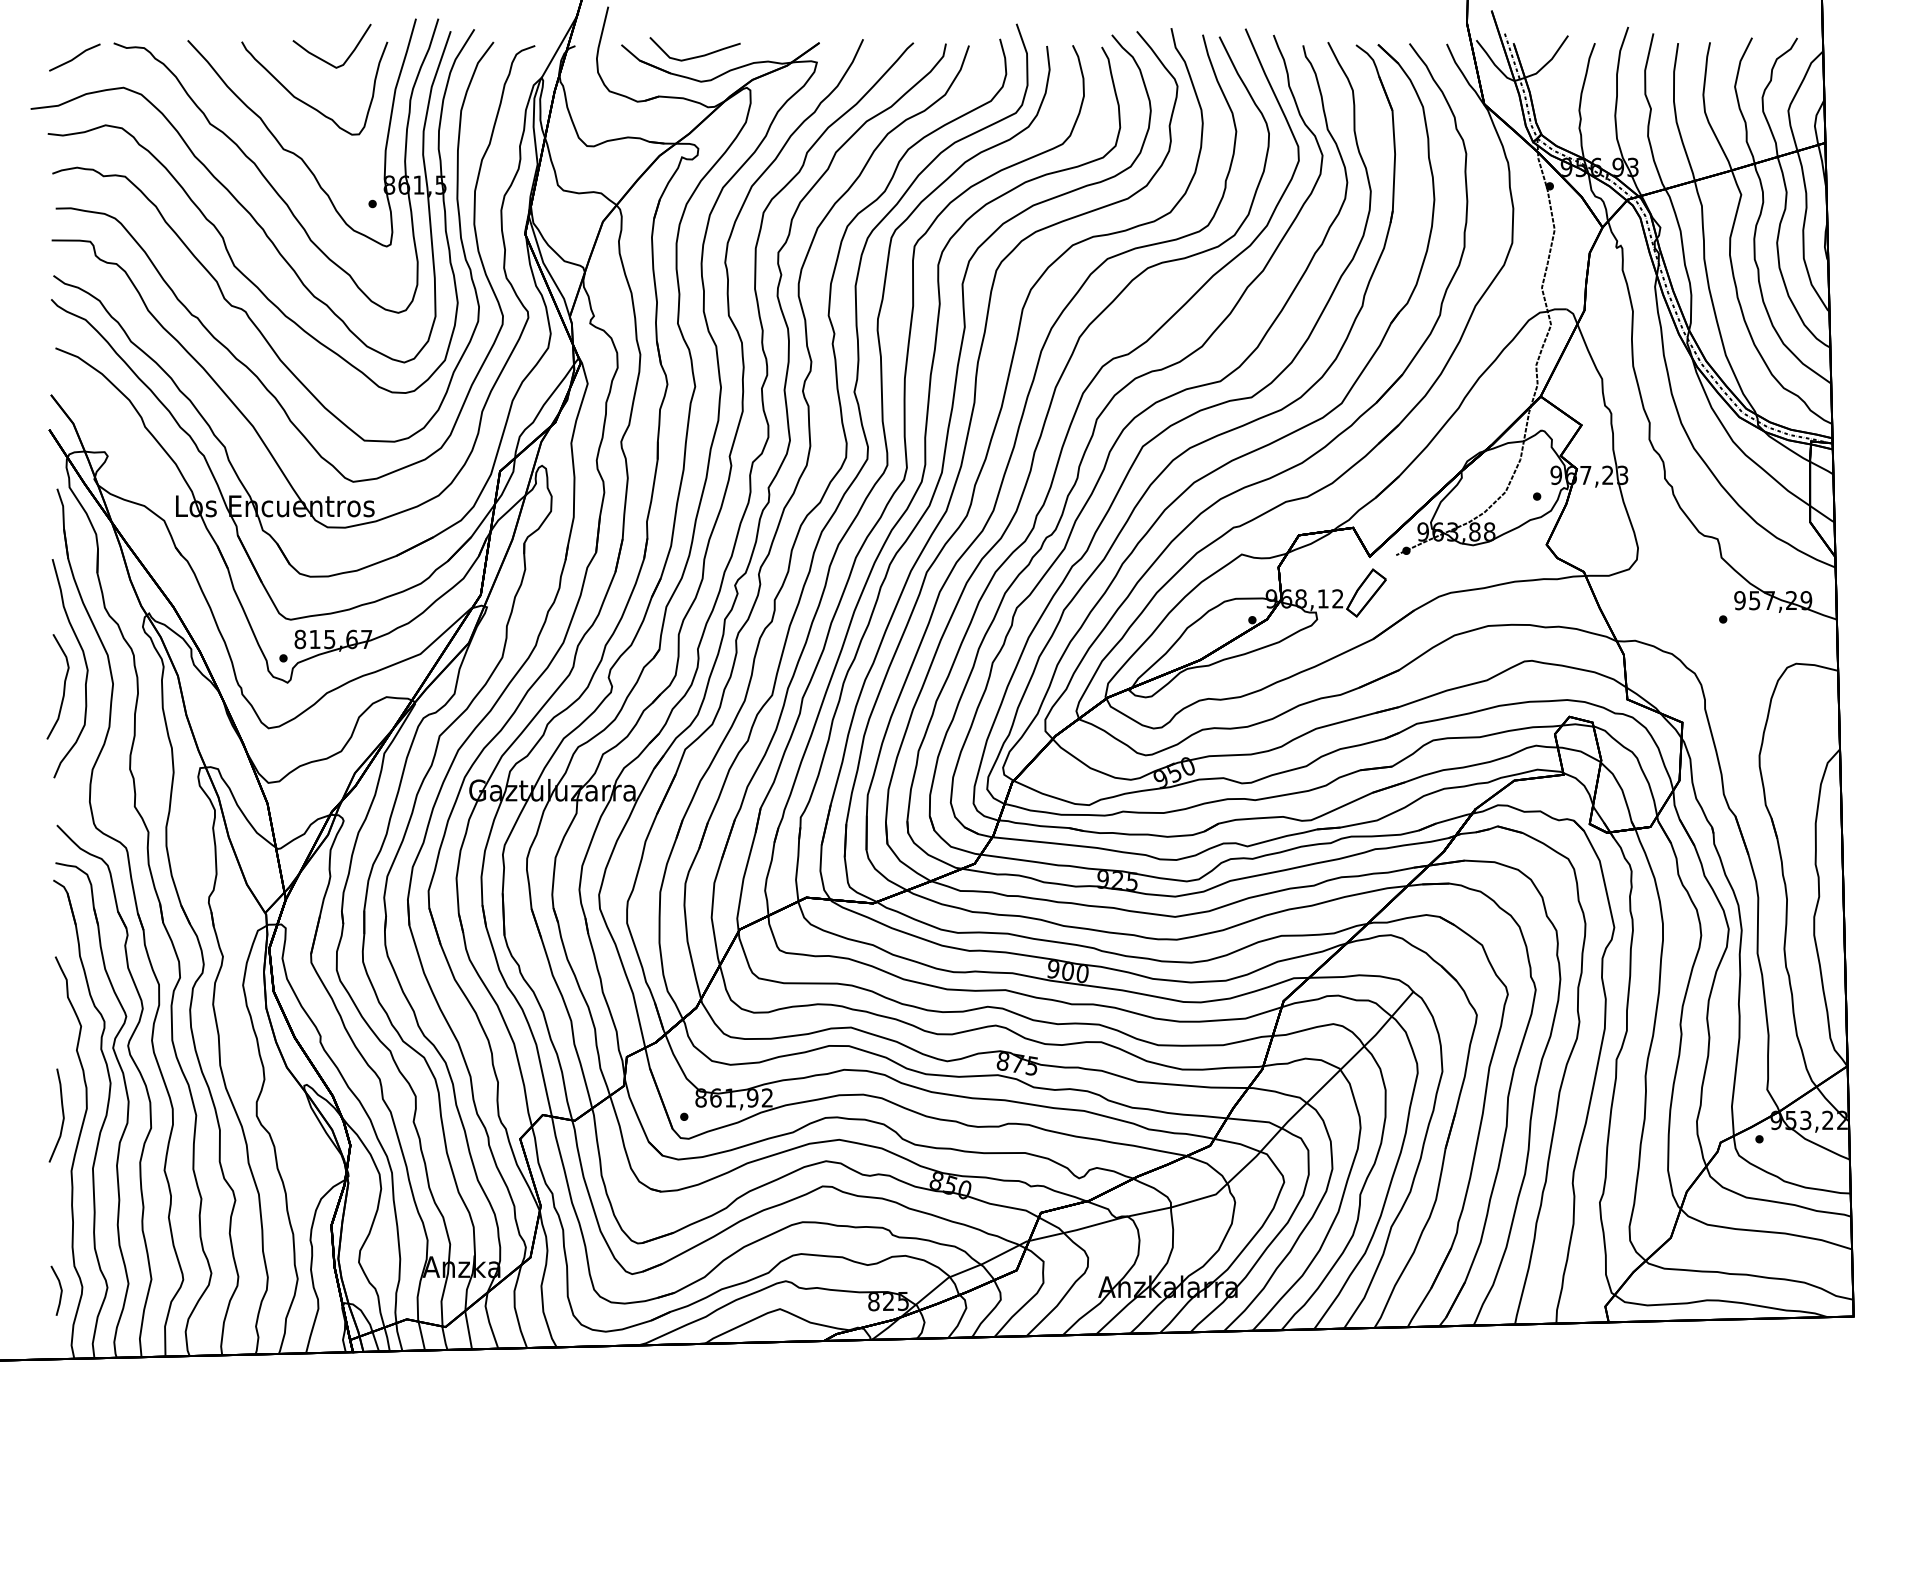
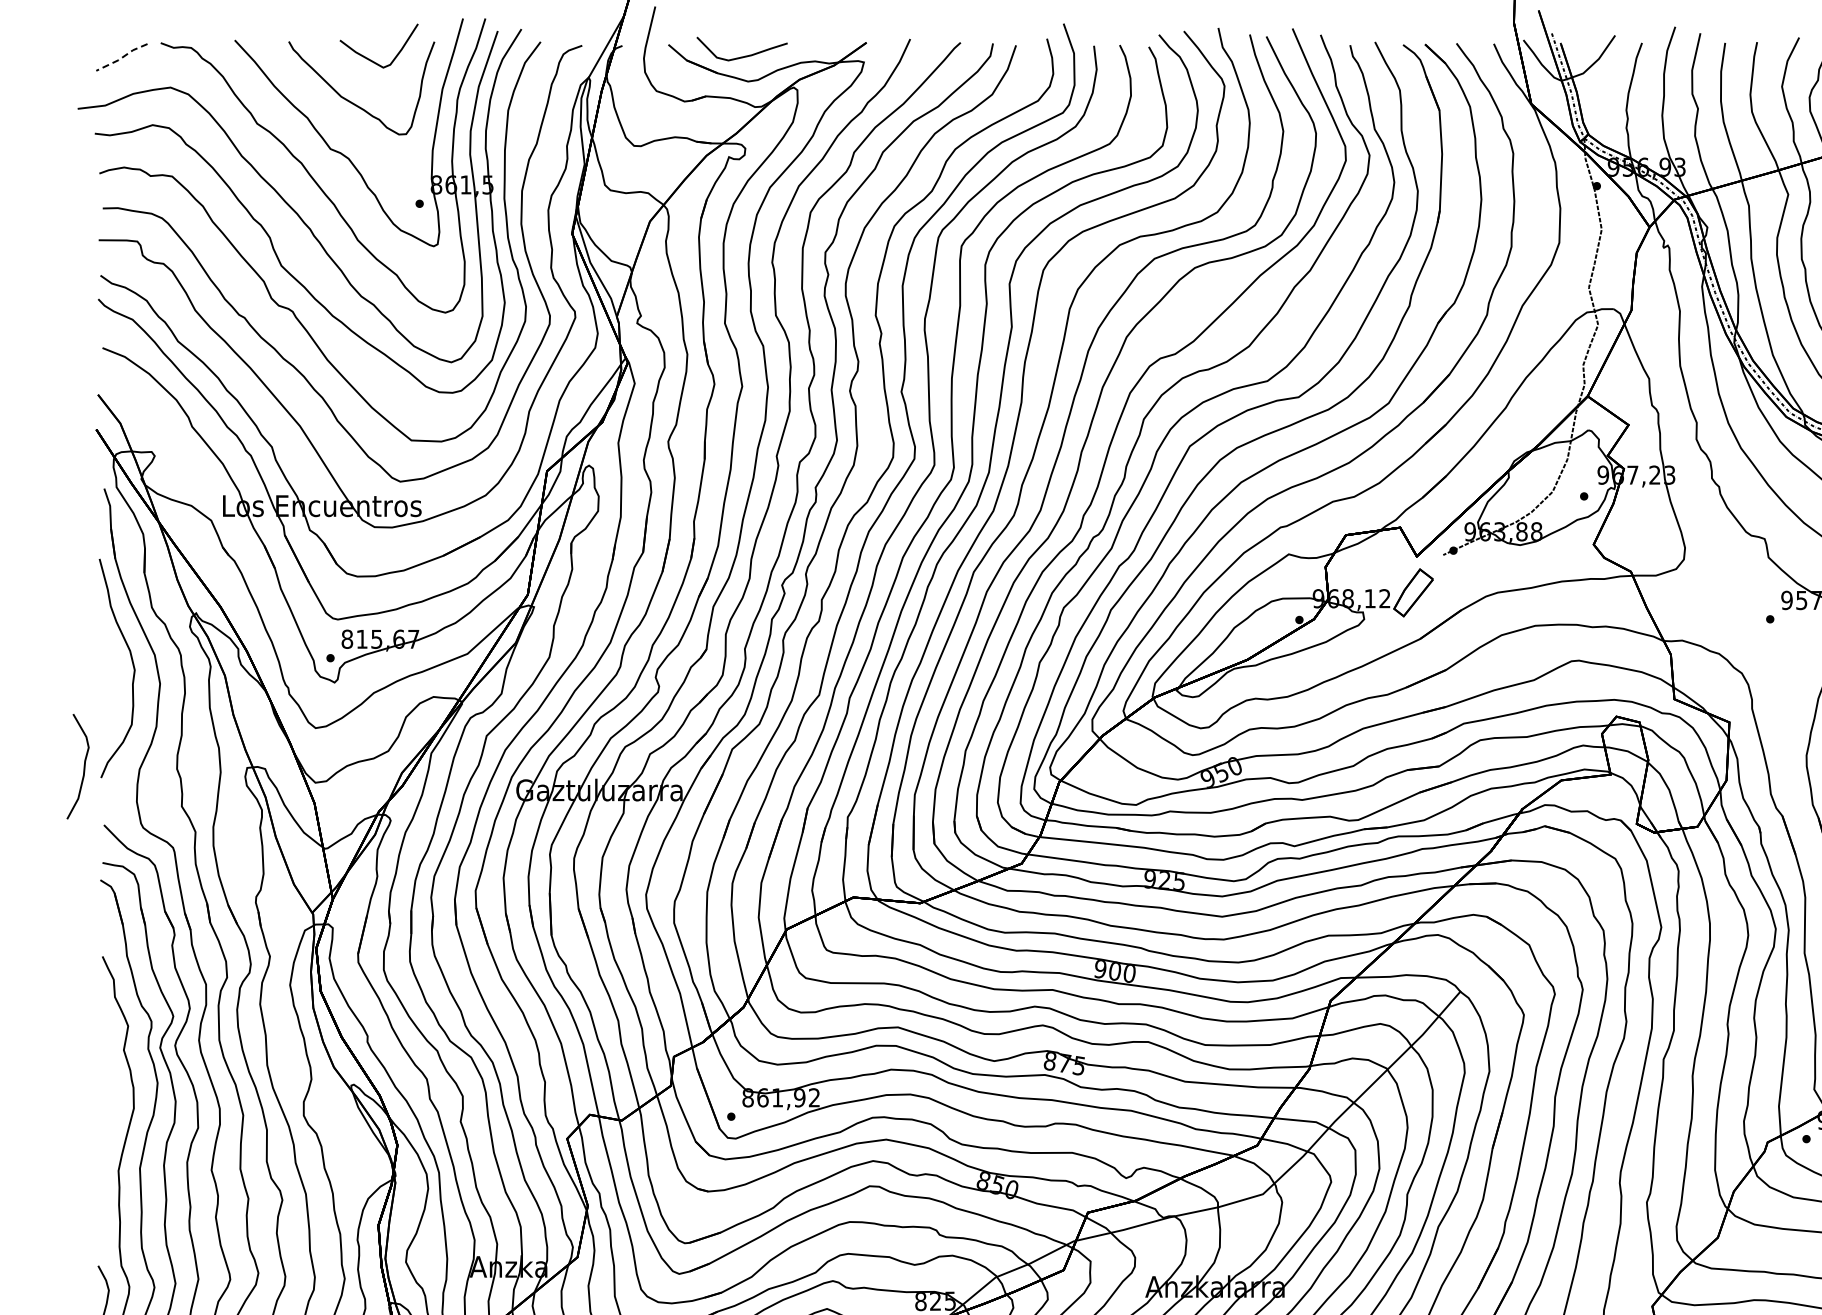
line: (74, 58) -> (121, 58), solid -> dashed
curve: (63, 686) -> (83, 766), moved
curve: (62, 1115) -> (109, 1115), removed

